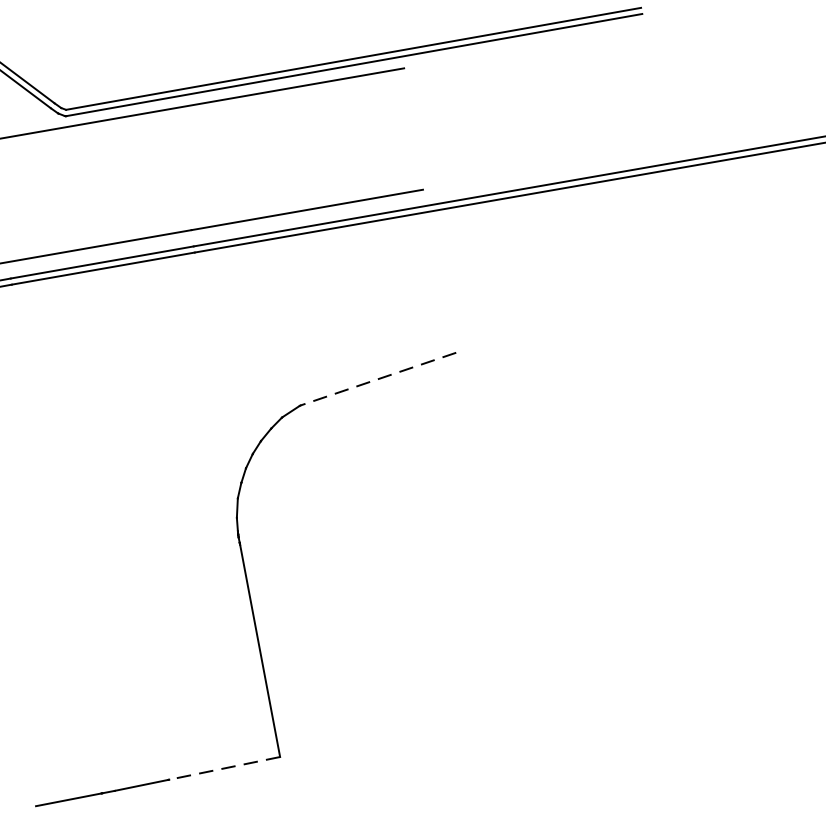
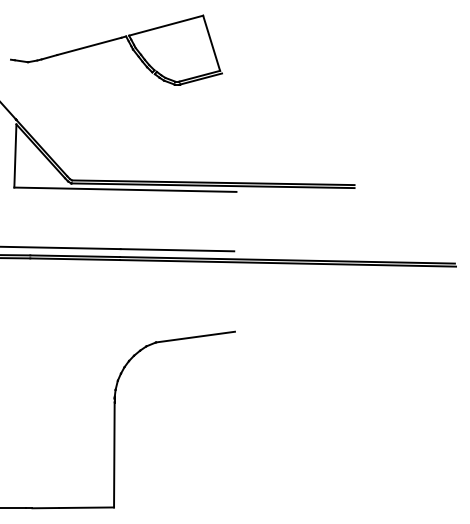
line: (378, 379) -> (195, 337), dashed -> solid
line: (224, 767) -> (86, 507), dashed -> solid

